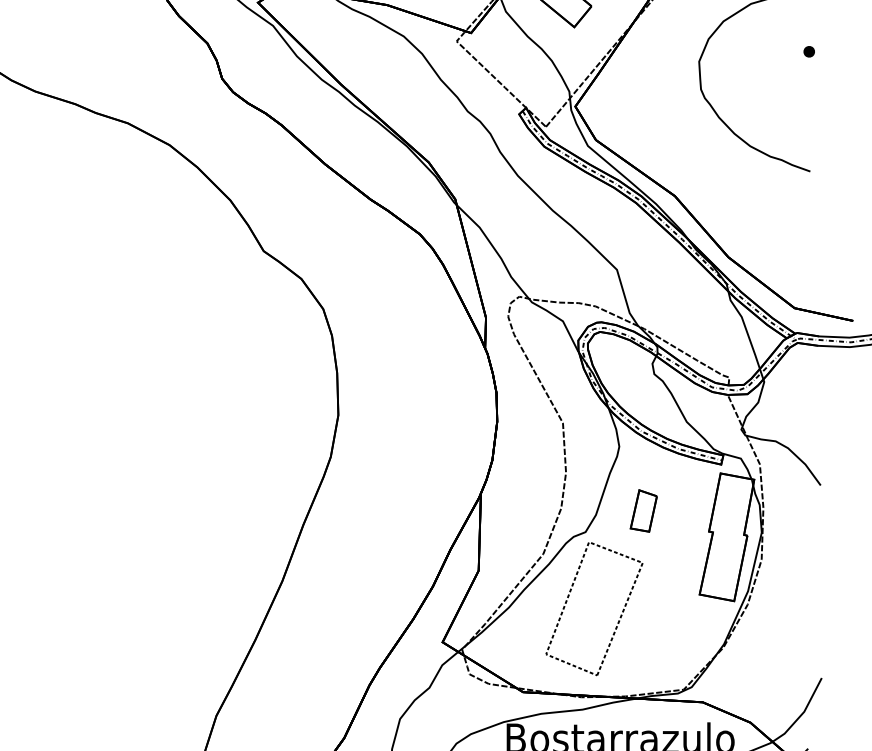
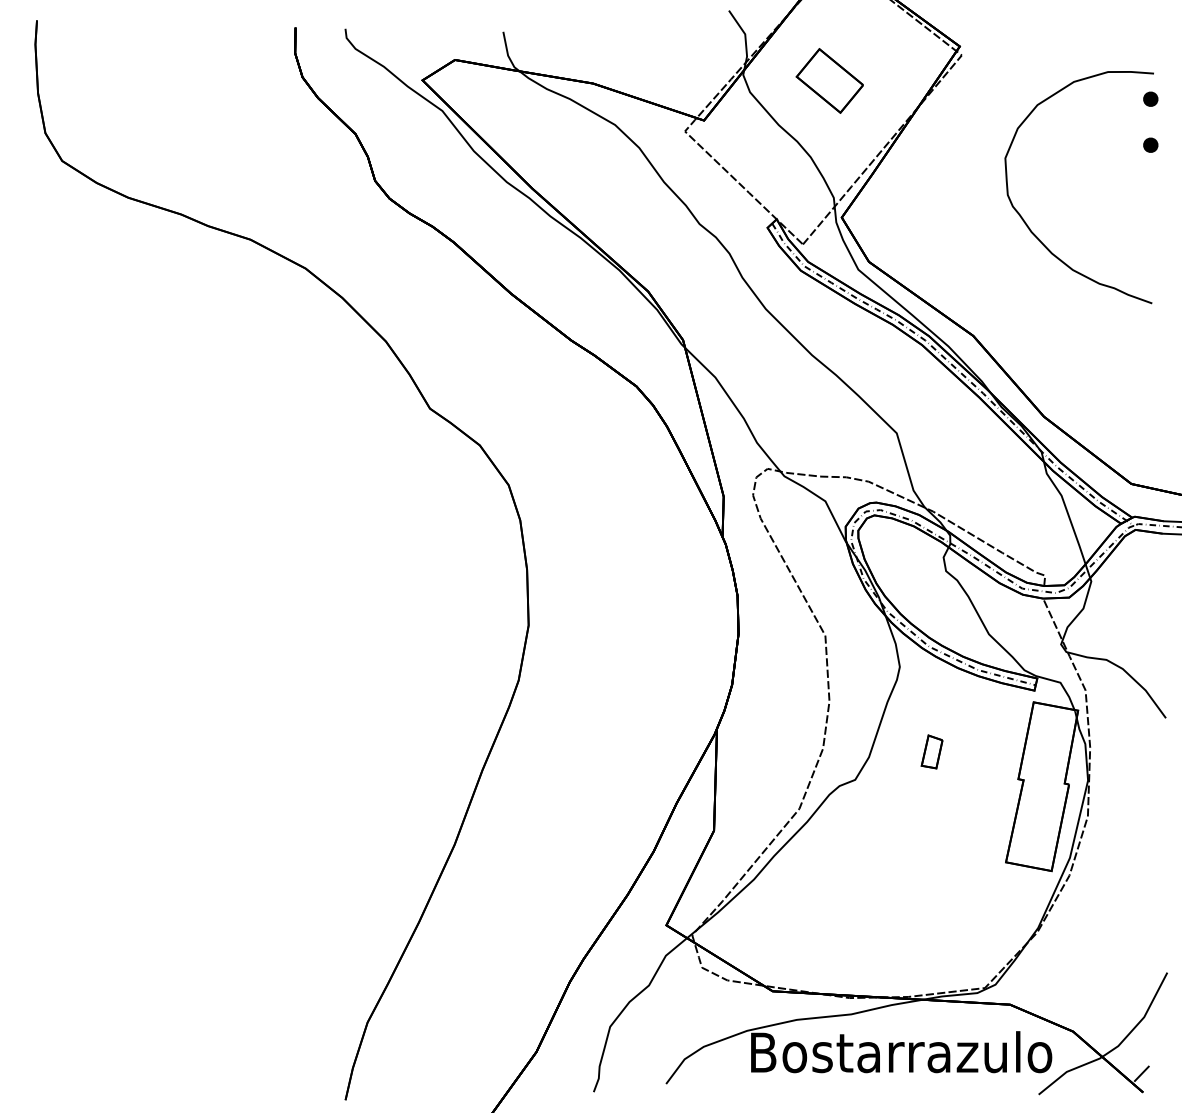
part: (809, 16) -> (1150, 98), added
part: (643, 510) -> (931, 751), size x0.6
part: (619, 617) -> (900, 892), removed

